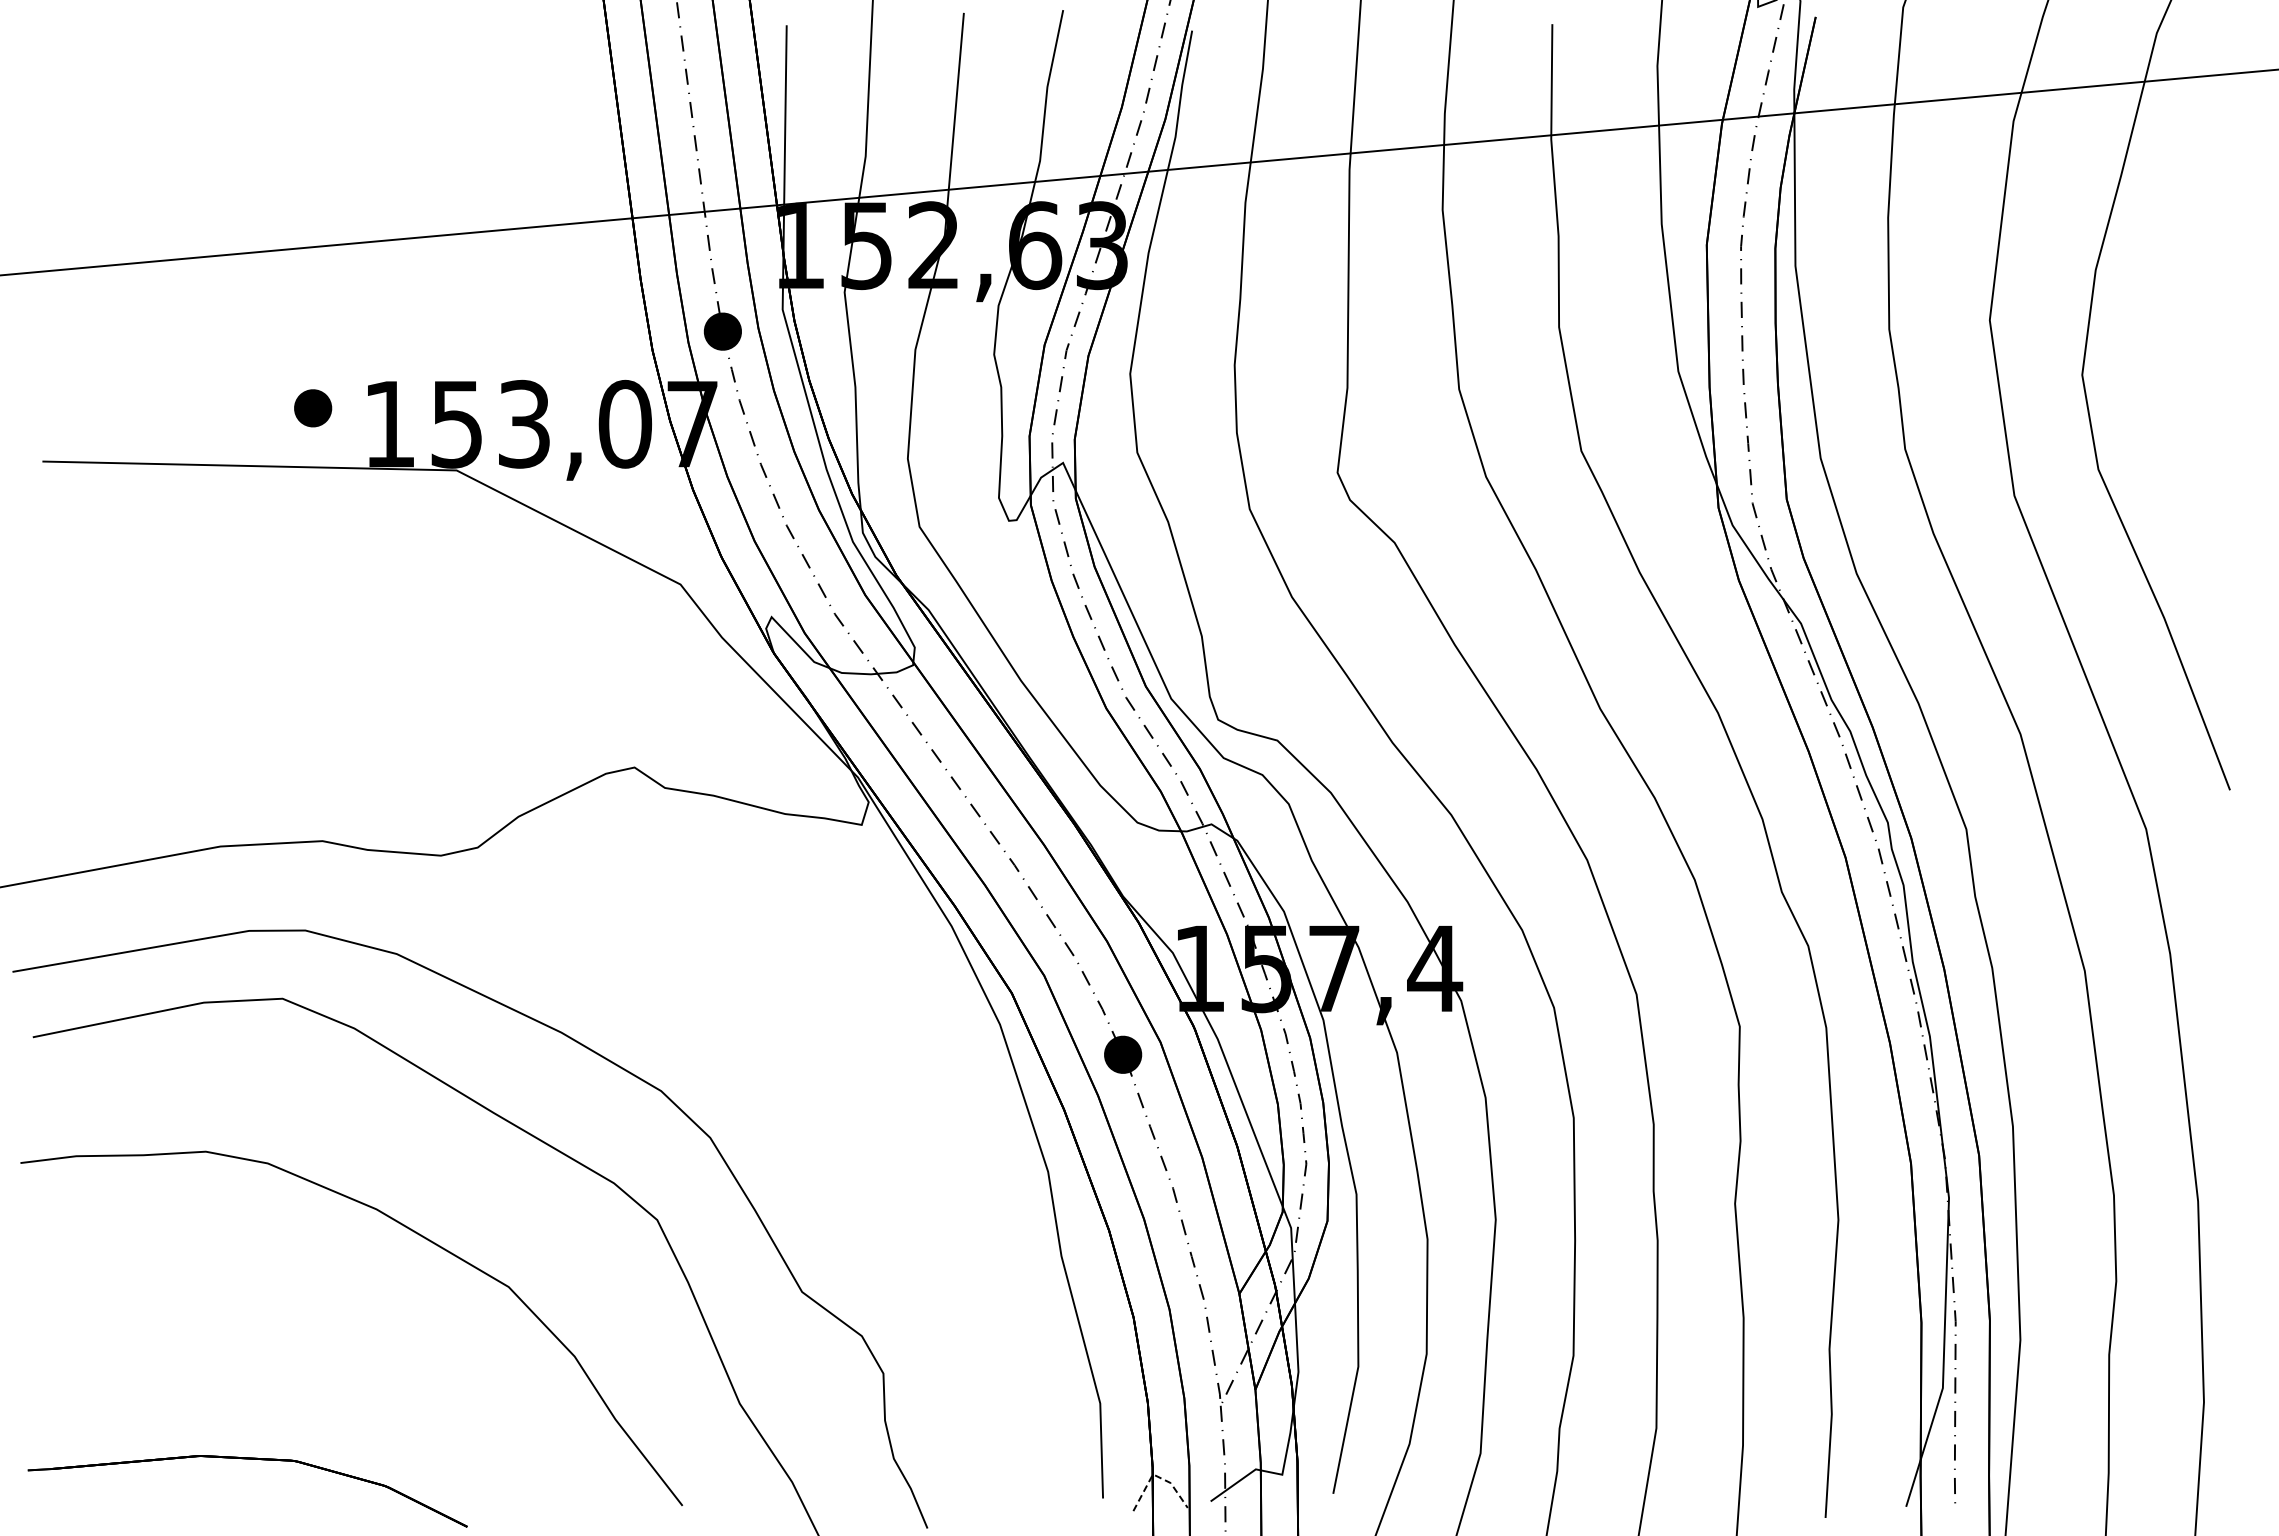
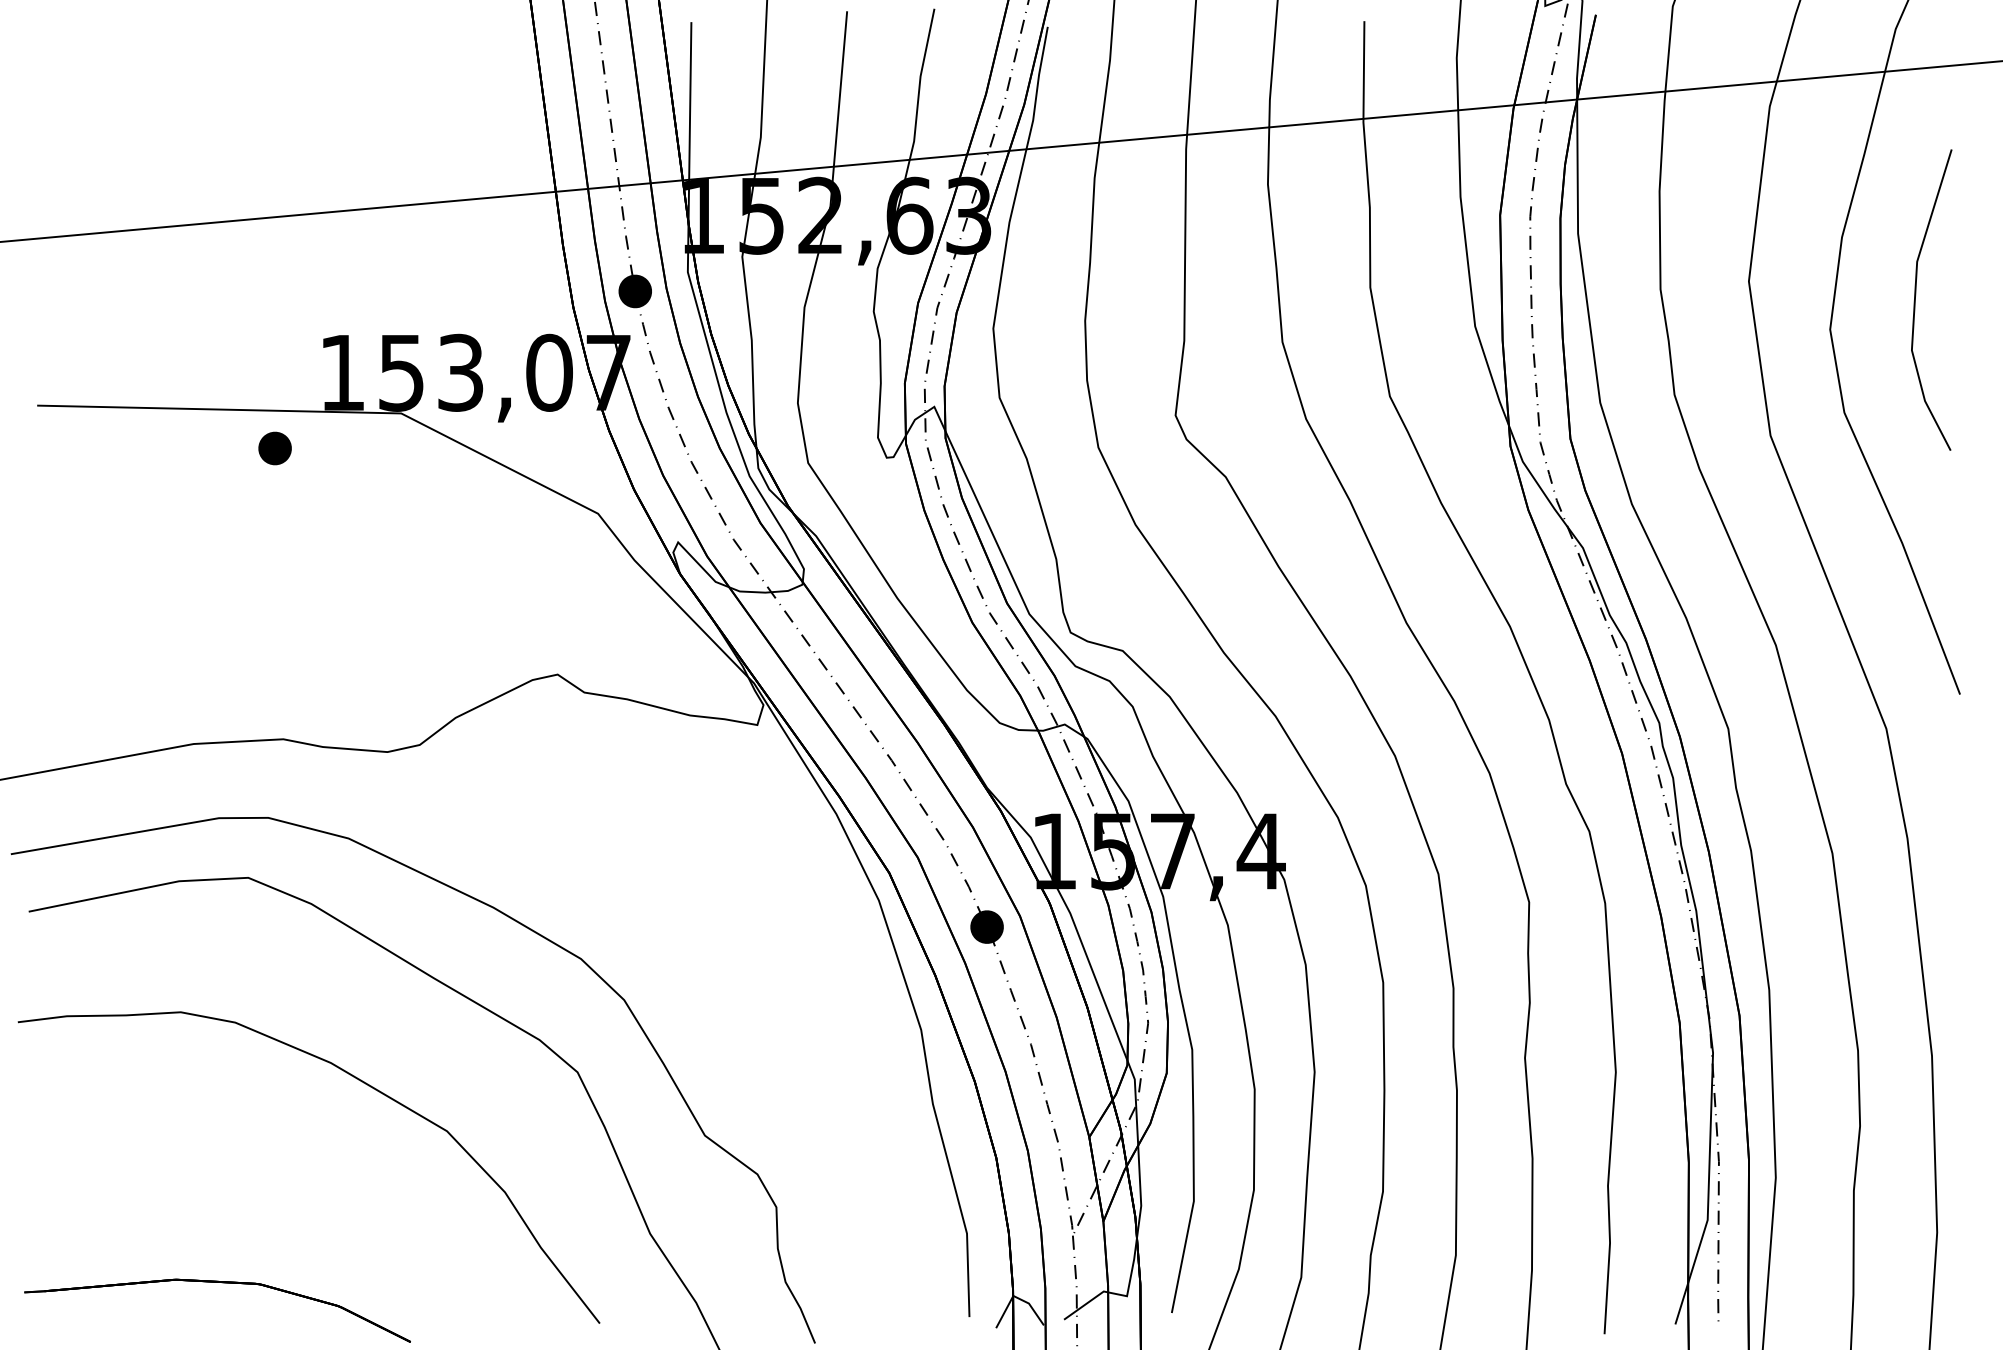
line: (2179, 341) -> (1915, 300), added
part: (313, 408) -> (275, 448), moved
line: (1157, 1476) -> (1017, 1297), dashed -> solid

